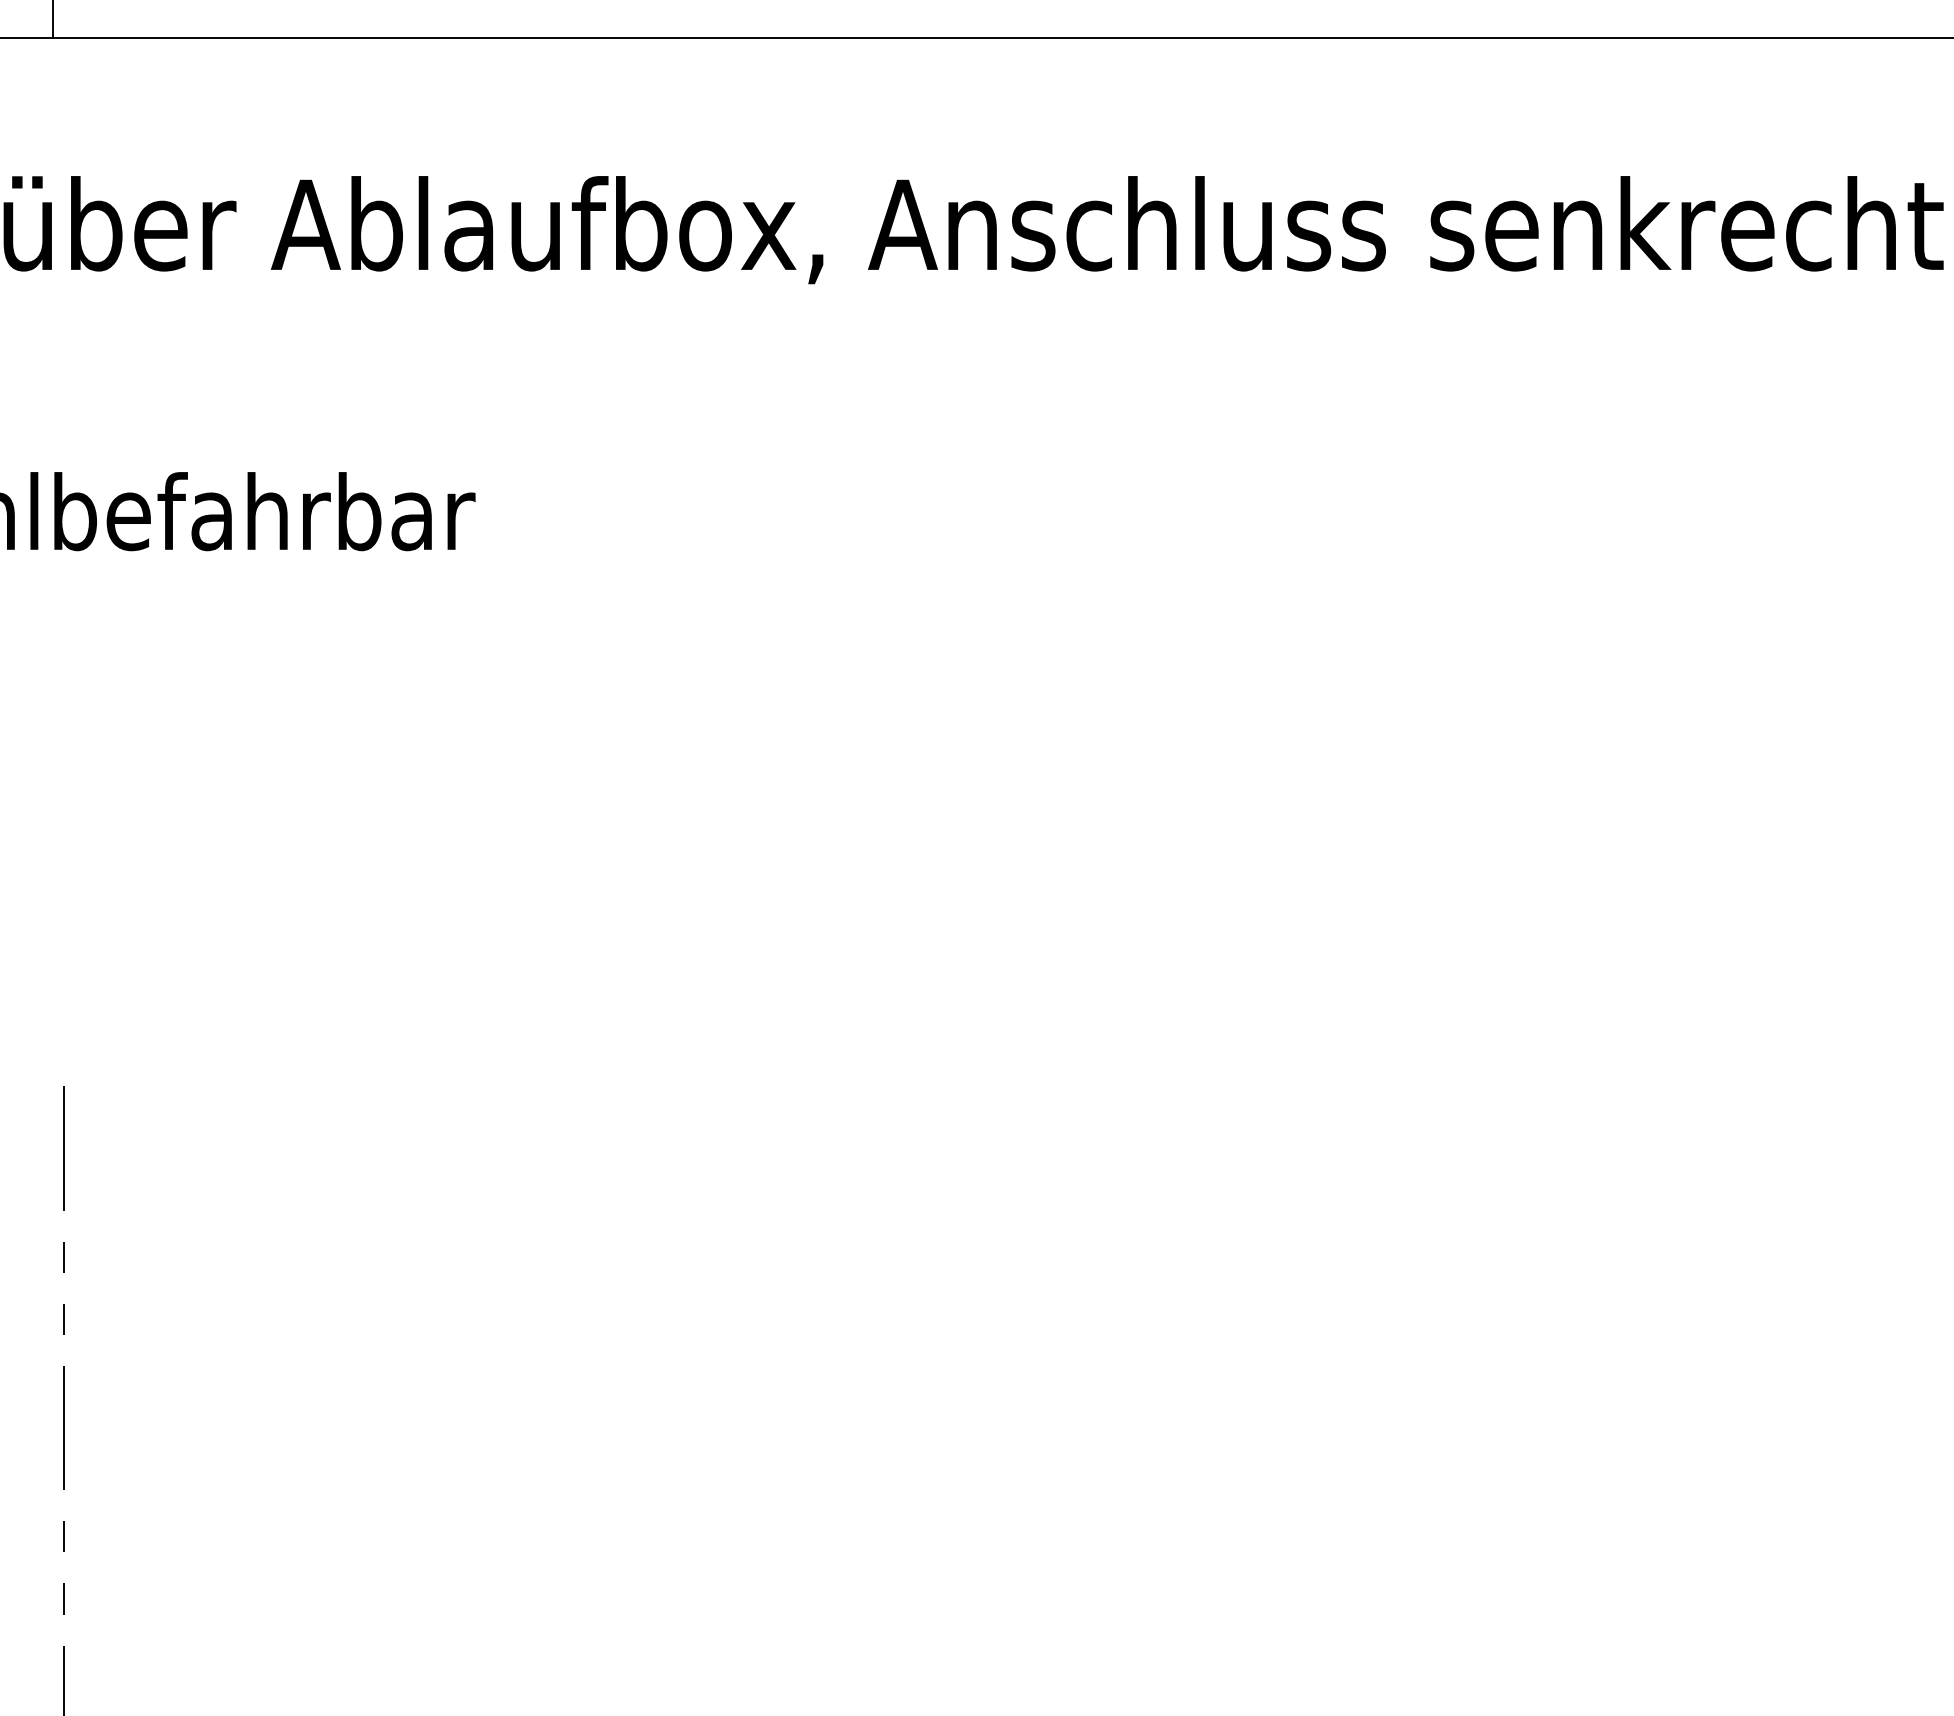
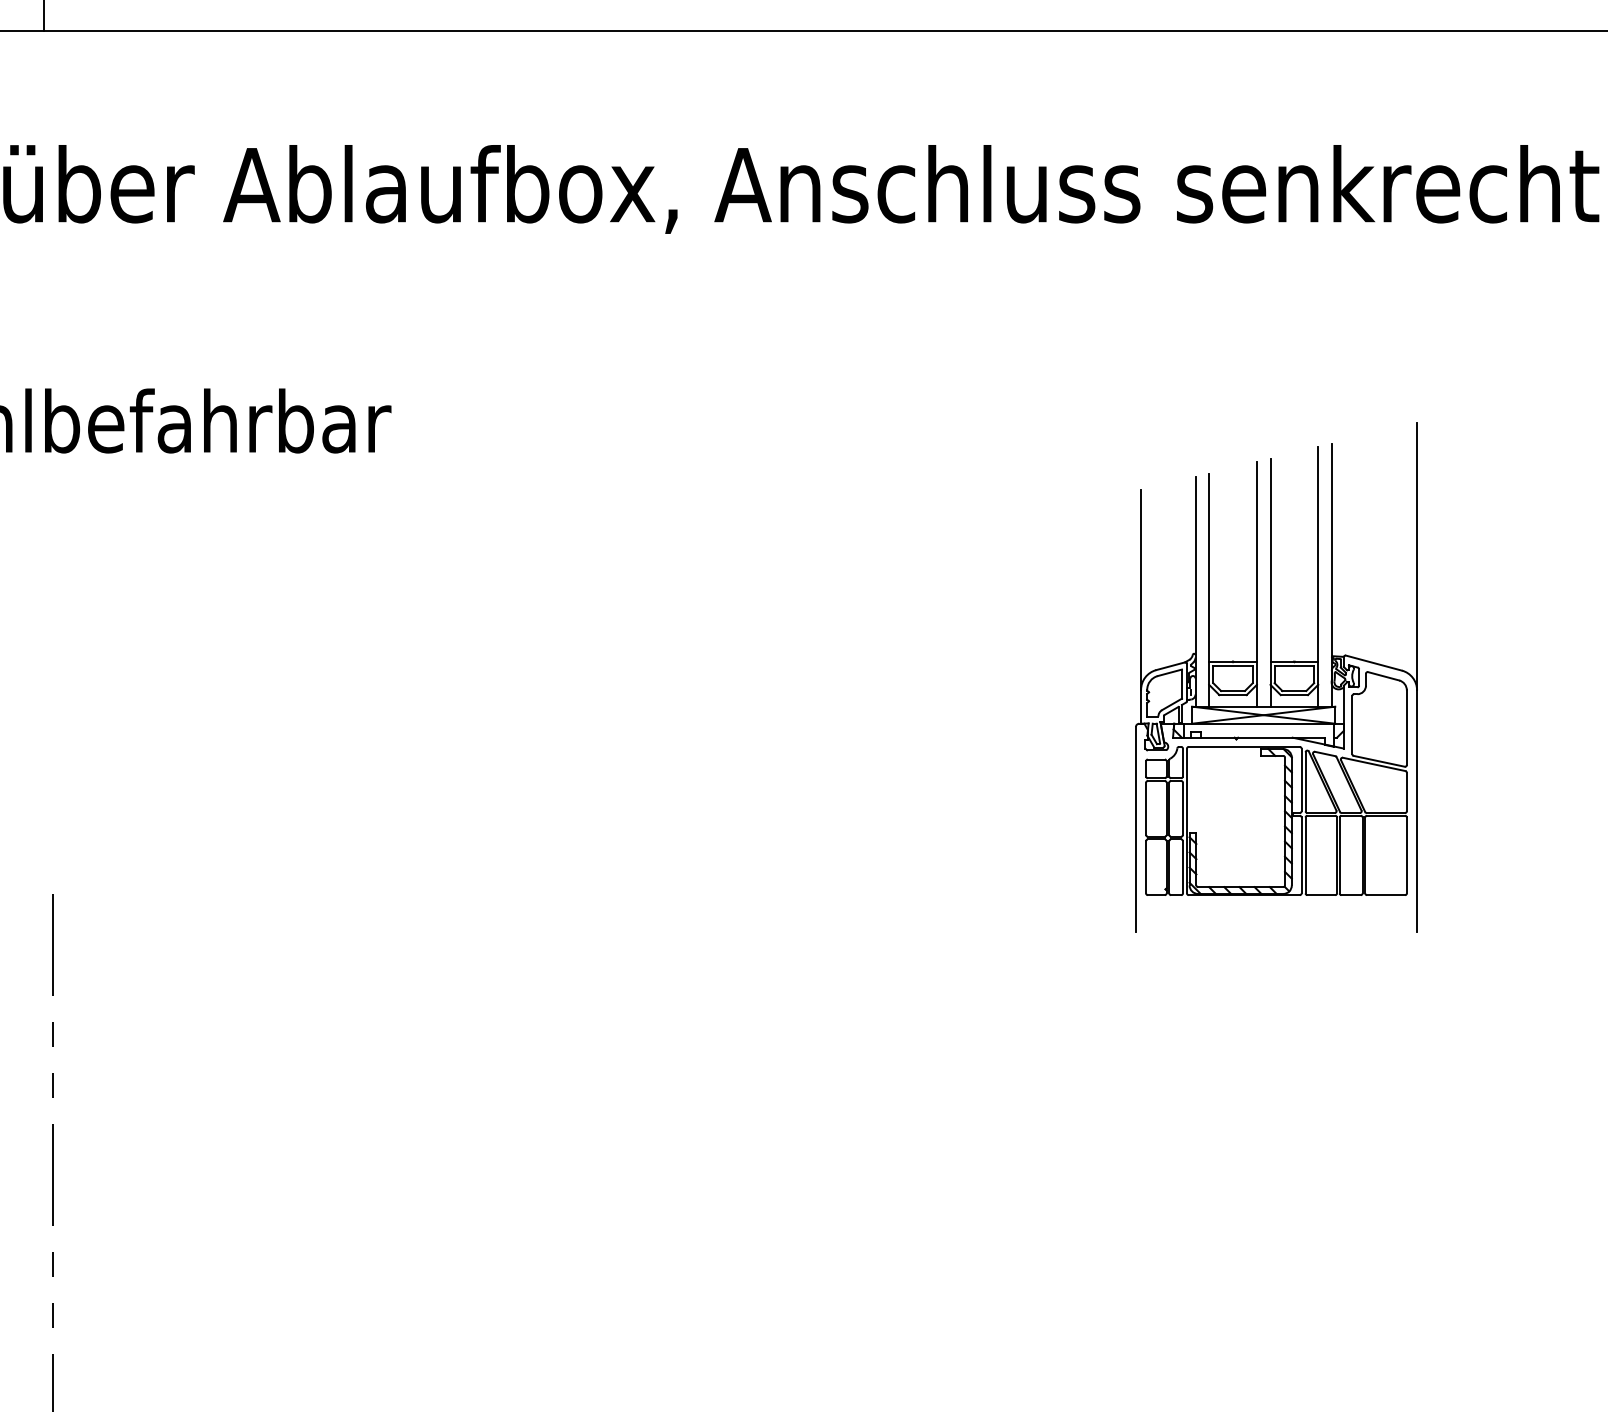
part: (1551, 822) -> (1276, 676), added

